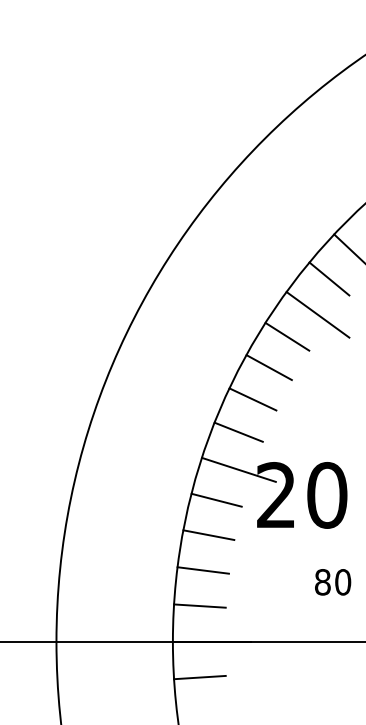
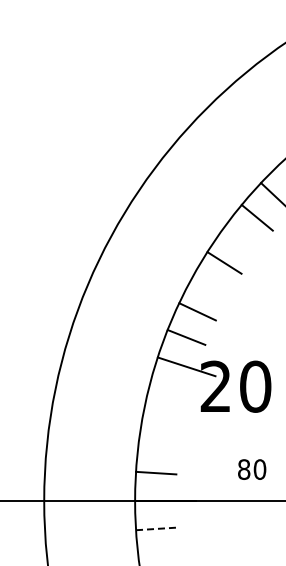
line: (316, 314) -> (247, 245), removed
line: (268, 366) -> (209, 286), removed
line: (215, 500) -> (168, 390), removed
line: (209, 534) -> (163, 417), removed
line: (202, 569) -> (158, 444), removed
text: (333, 582) -> (252, 469), moved
line: (200, 676) -> (156, 528), solid -> dashed

